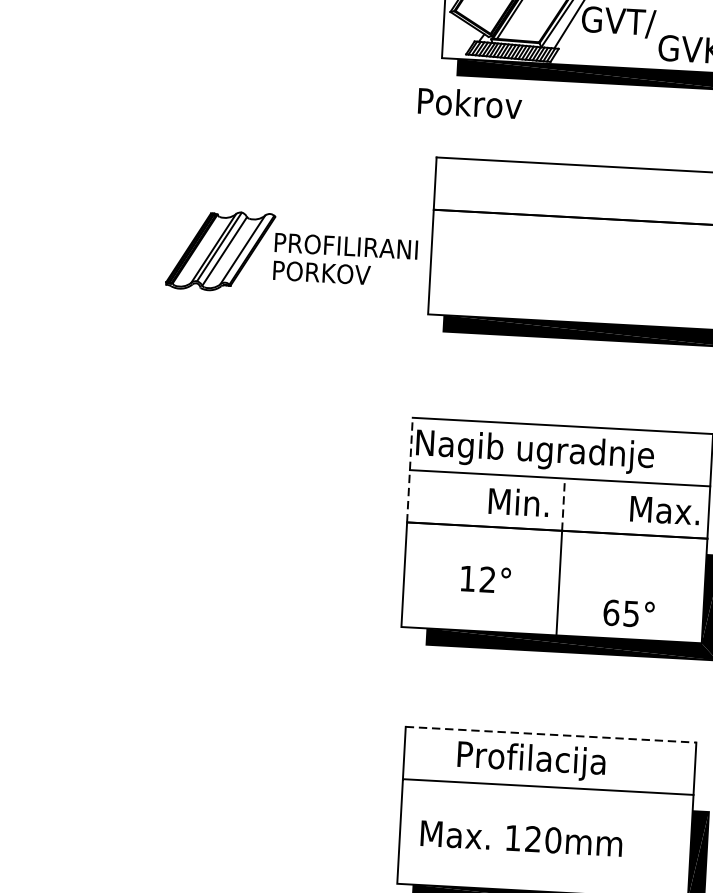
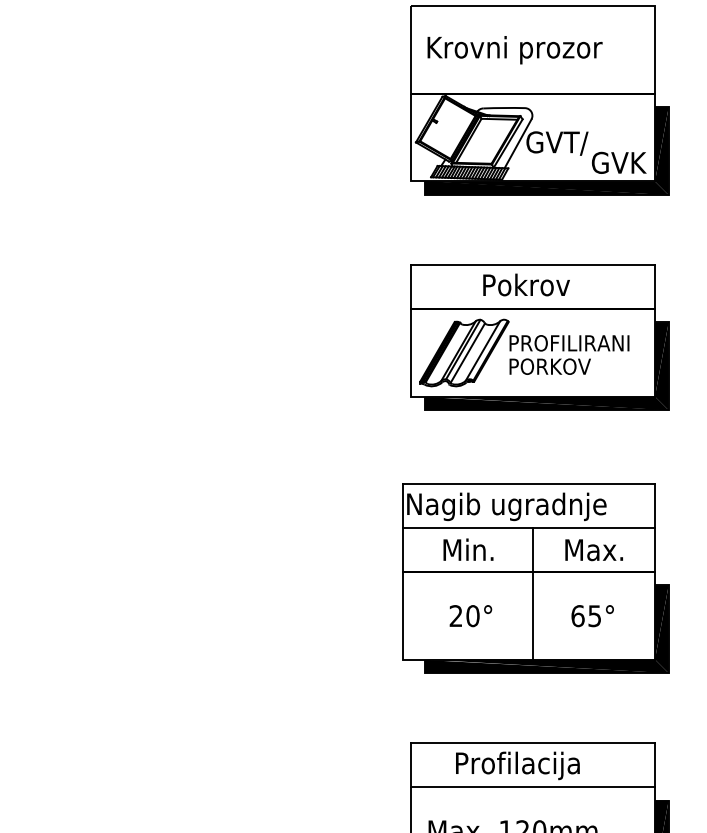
text: (470, 102) -> (526, 284), moved
part: (292, 254) -> (524, 352), moved
line: (409, 469) -> (402, 527), dashed -> solid
text: (518, 501) -> (468, 549), moved
line: (564, 504) -> (533, 549), dashed -> solid
text: (664, 511) -> (593, 550), moved
text: (477, 579) -> (464, 616), 12° -> 20°
text: (628, 614) -> (592, 616), moved
line: (551, 734) -> (533, 742), dashed -> solid

